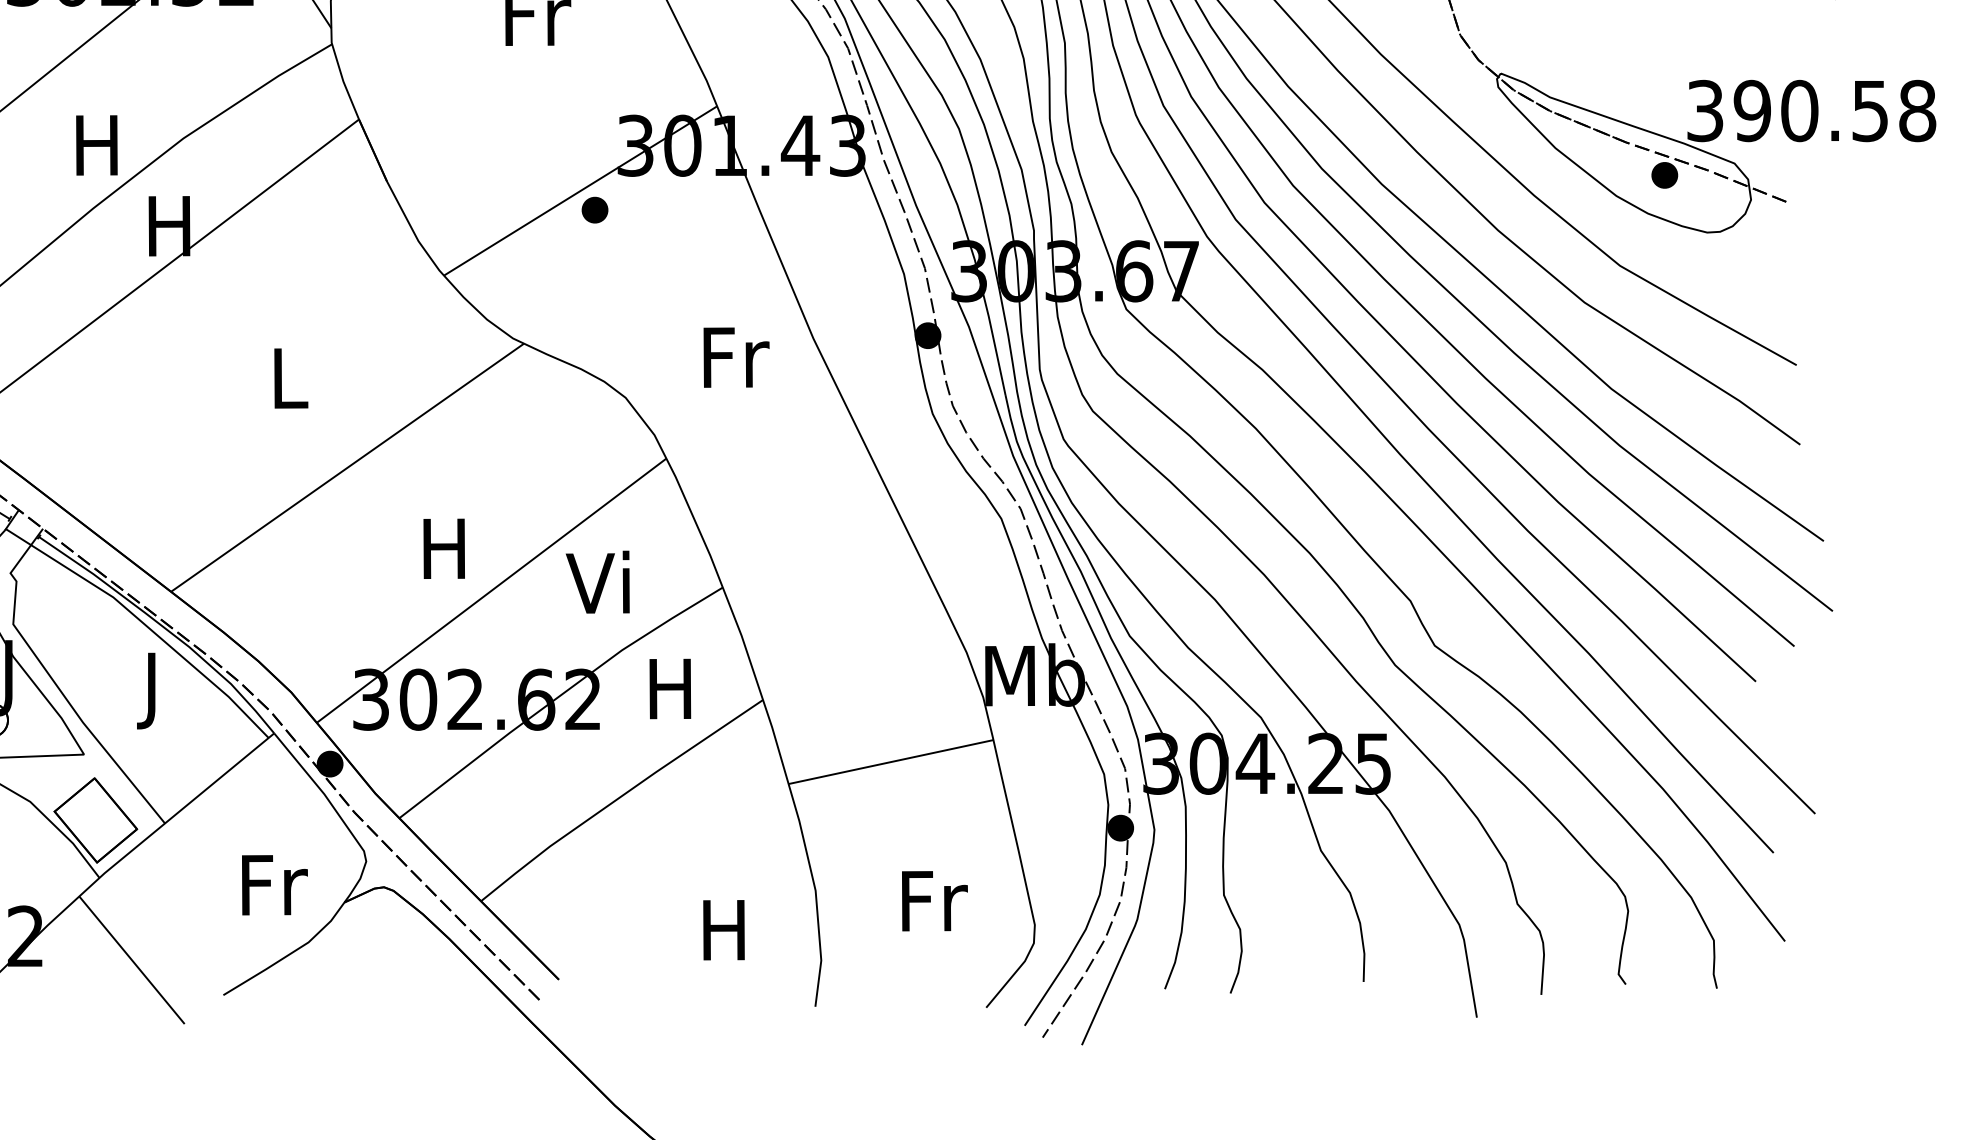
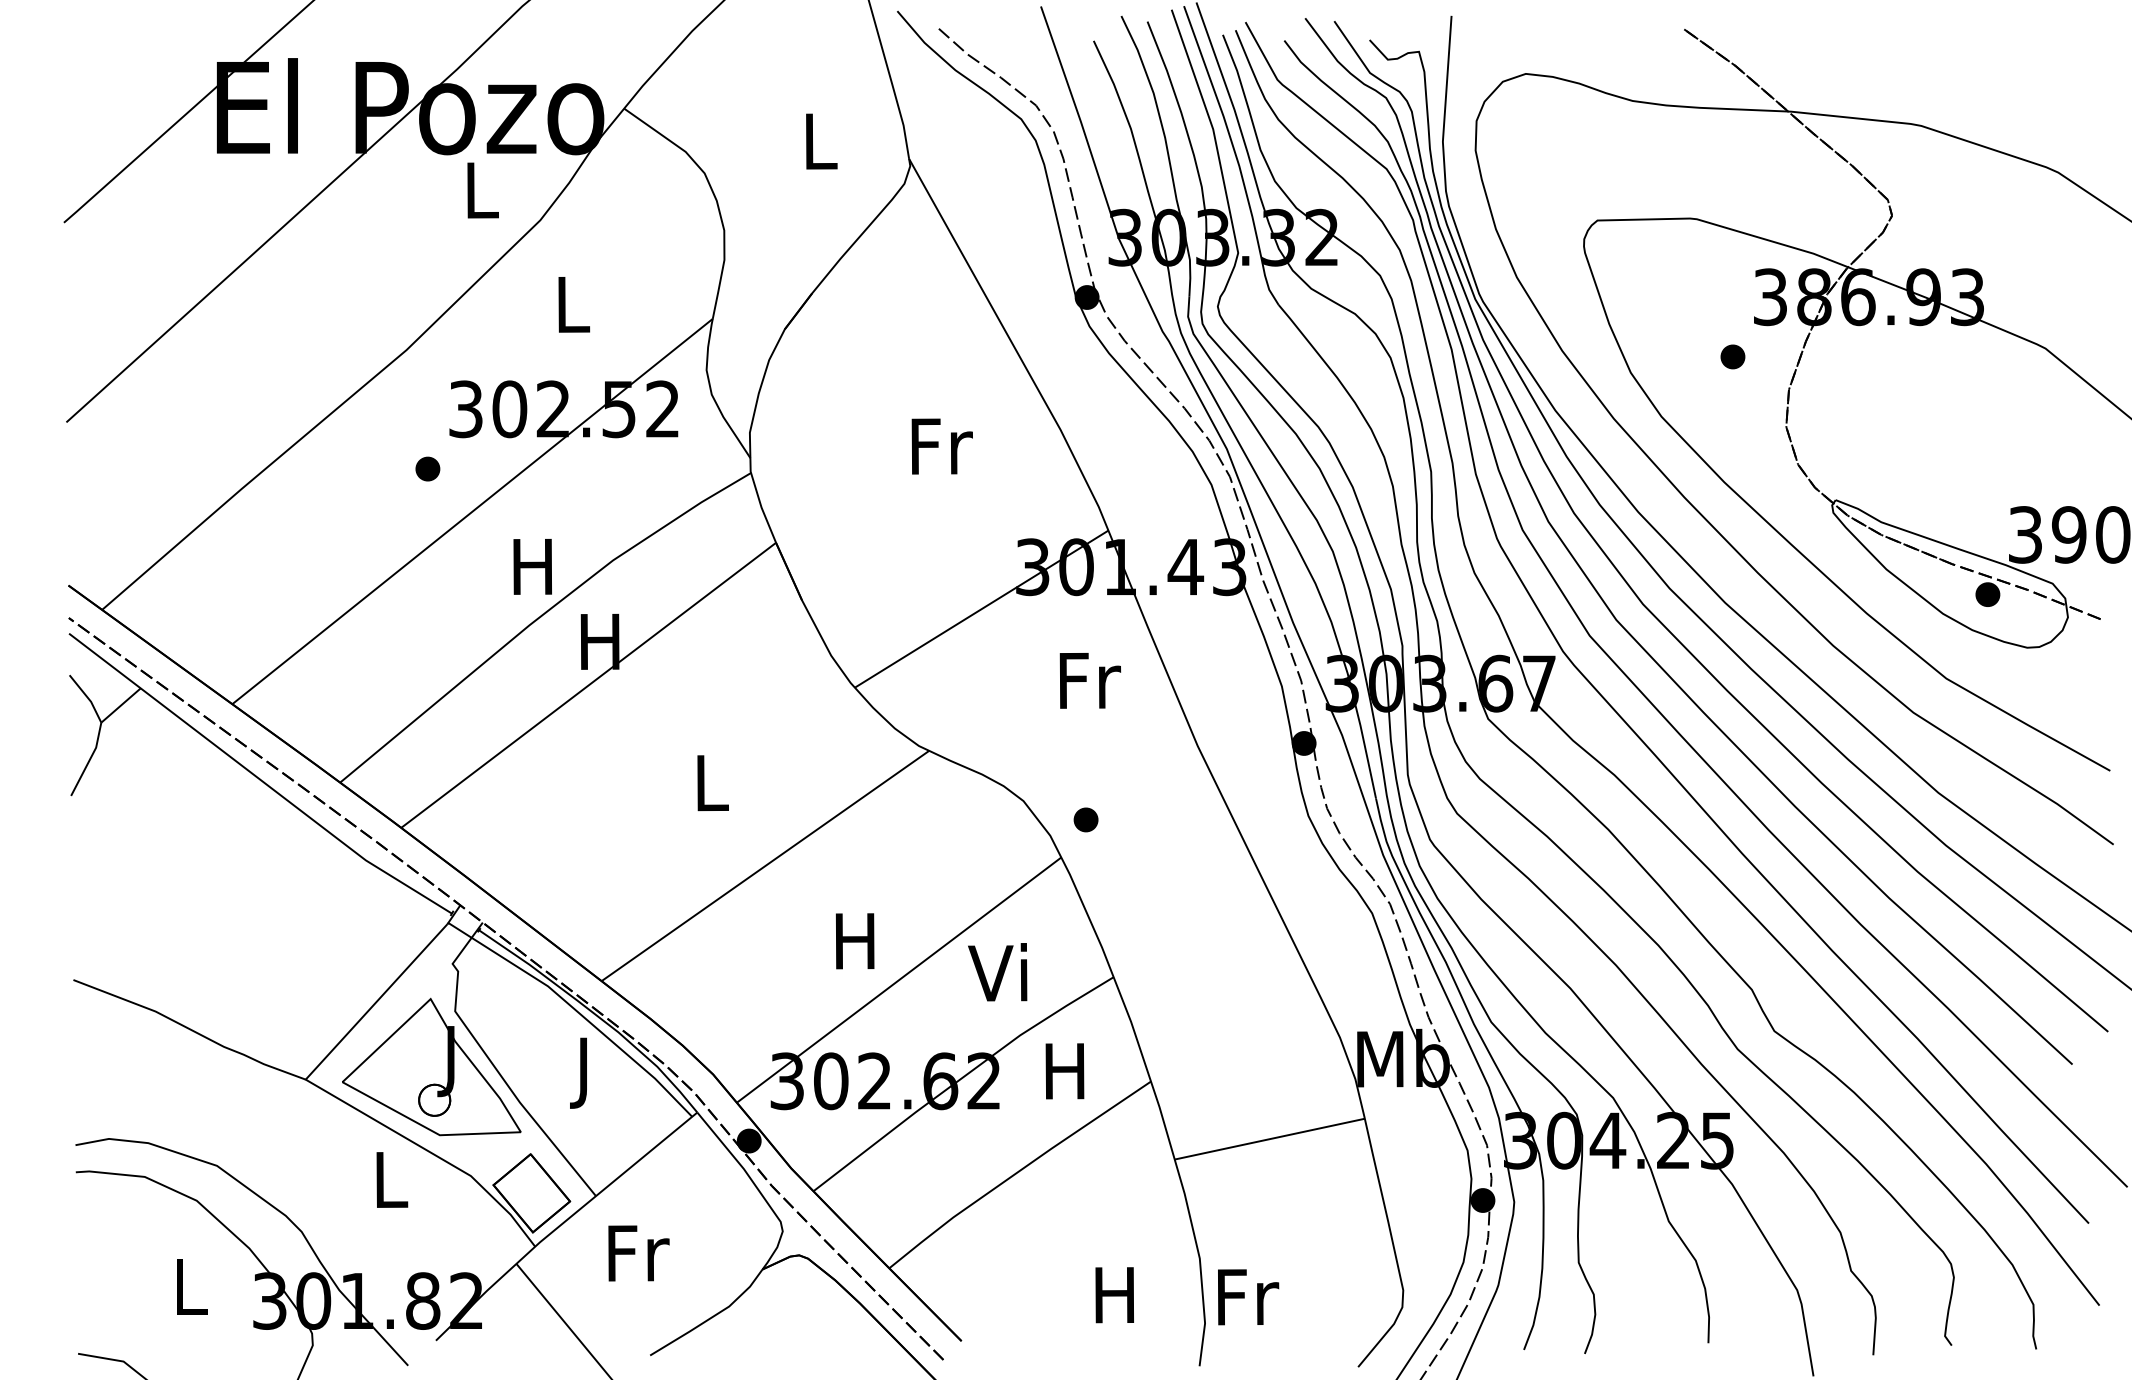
part: (594, 209) -> (1085, 819), moved
text: (735, 357) -> (1089, 680), moved
text: (274, 885) -> (638, 1253), moved
text: (934, 901) -> (1248, 1297), moved

